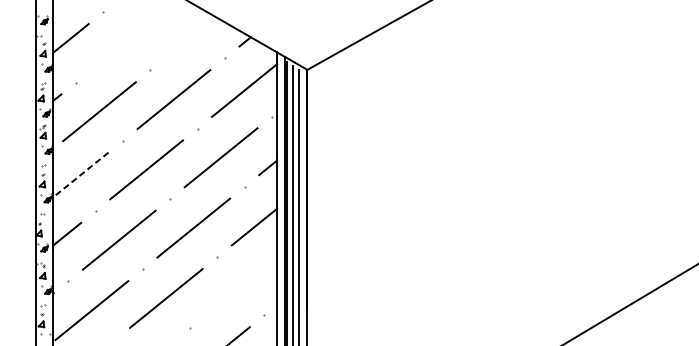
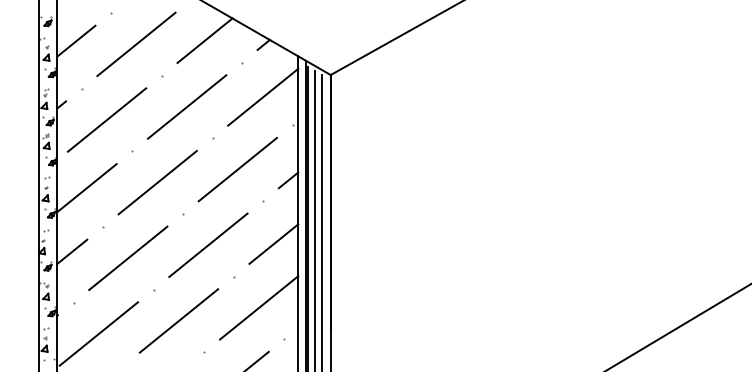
line: (190, 37) -> (204, 40), added
line: (126, 41) -> (136, 44), added
line: (80, 175) -> (86, 188), dashed -> solid
line: (241, 285) -> (259, 307), added

